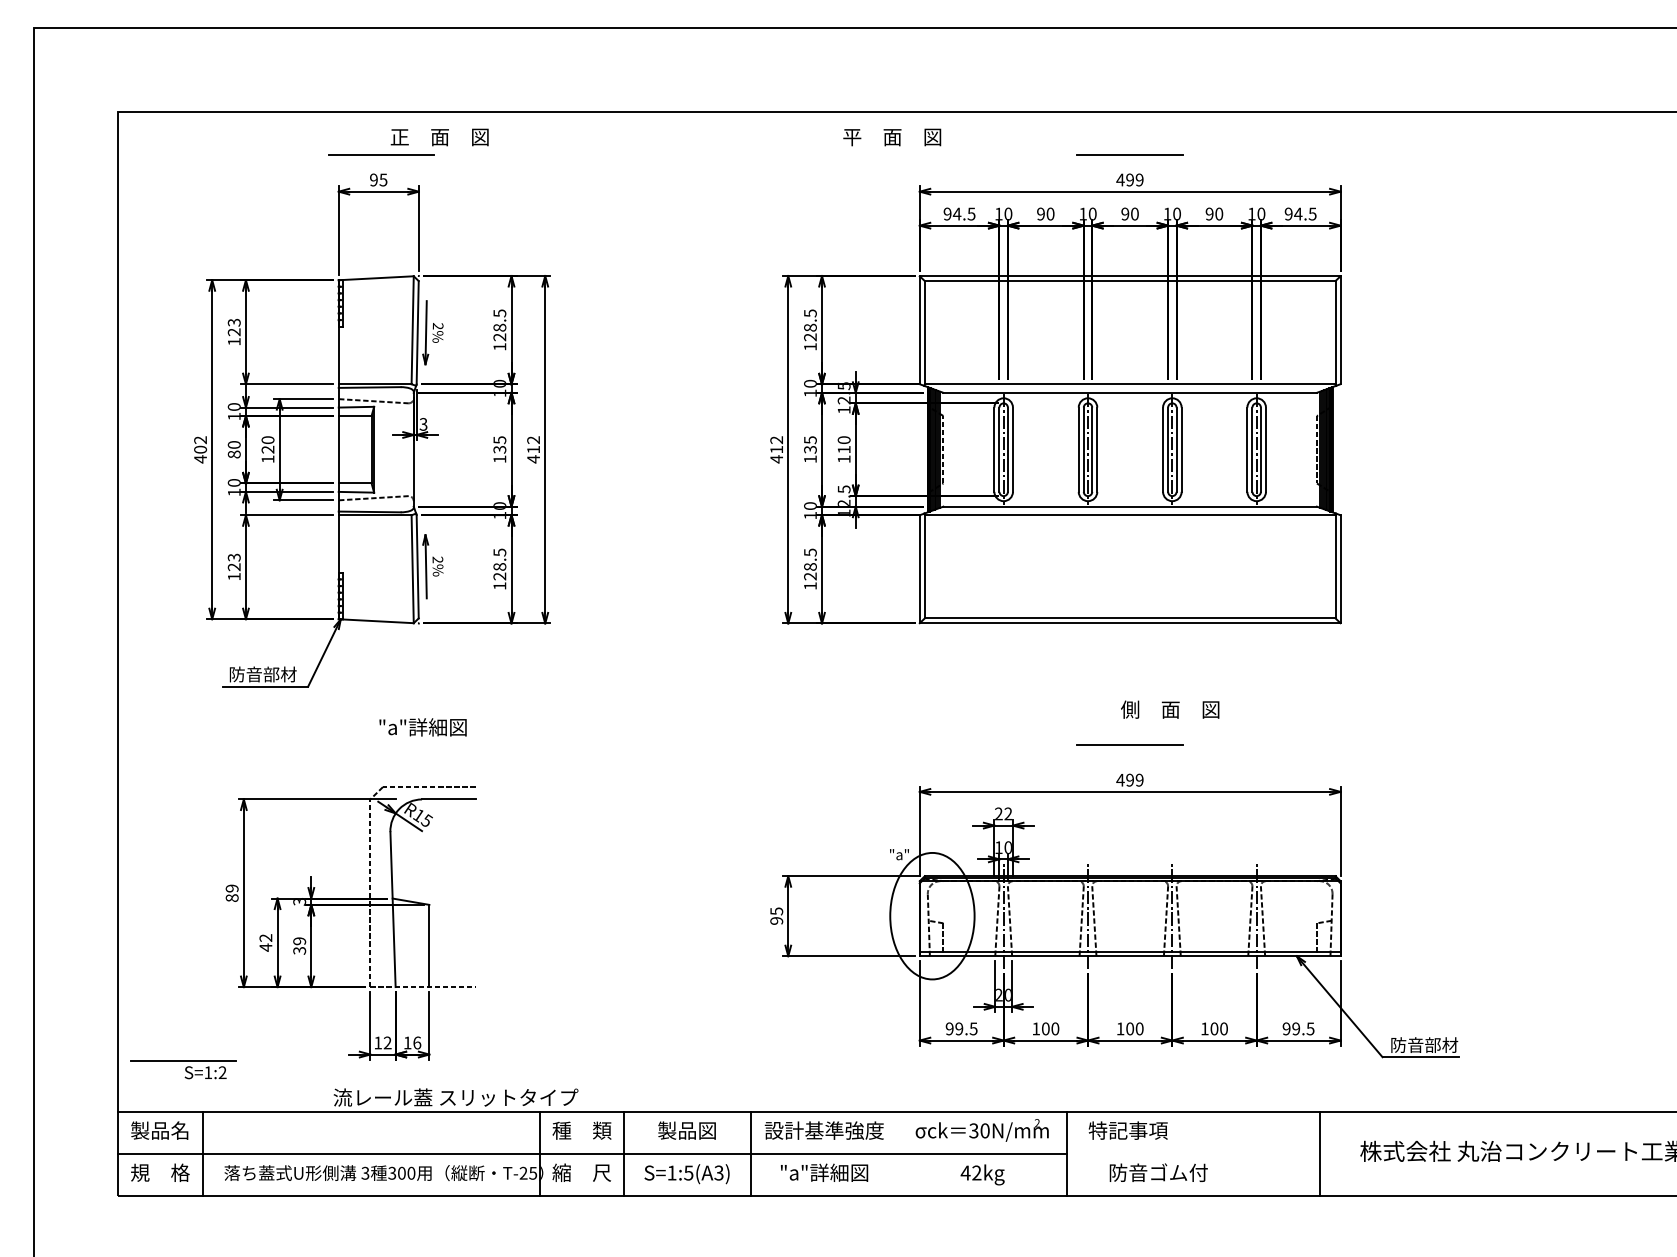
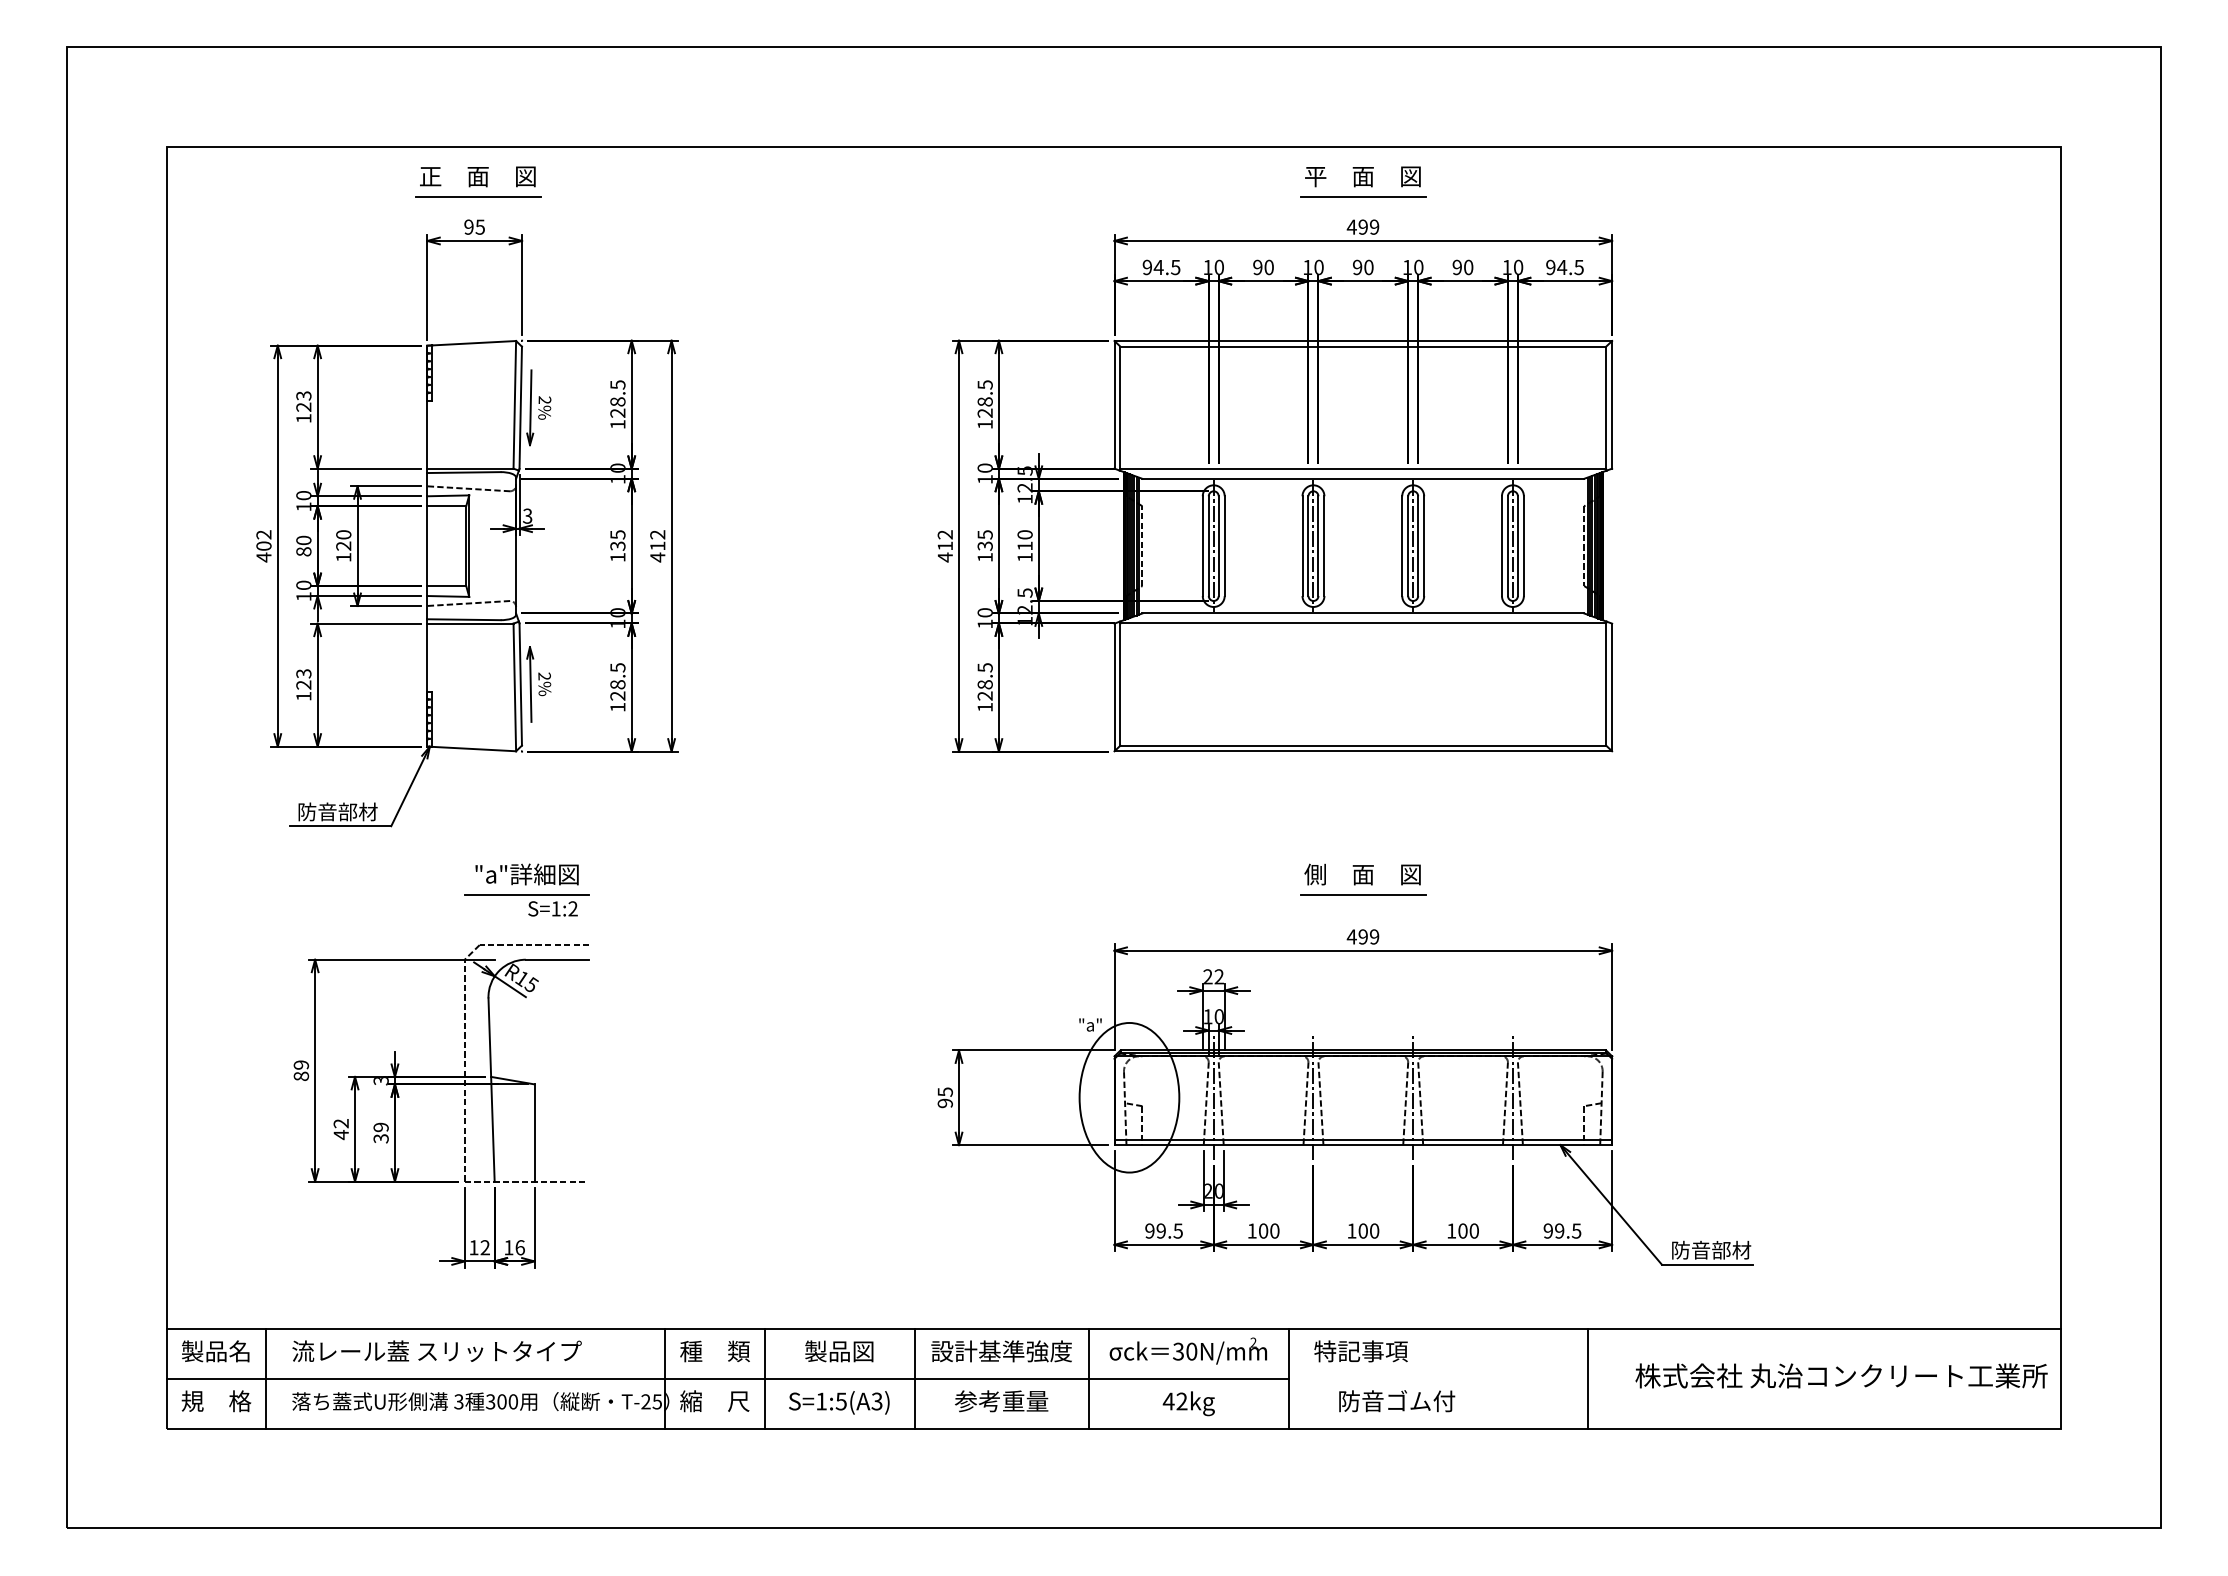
text: (439, 137) -> (477, 176), moved
text: (891, 137) -> (1362, 176), moved
text: (1170, 709) -> (1362, 874), moved
part: (183, 1069) -> (526, 905), moved
text: (455, 1096) -> (436, 1350), moved
line: (898, 1153) -> (1089, 1378), added
text: (824, 1173) -> (1001, 1401), "a"詳細図 -> 参考重量

